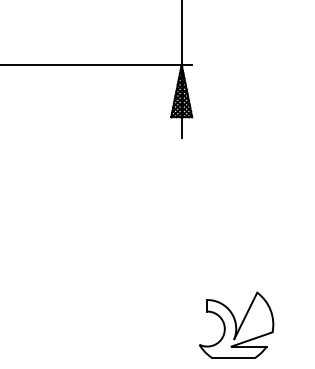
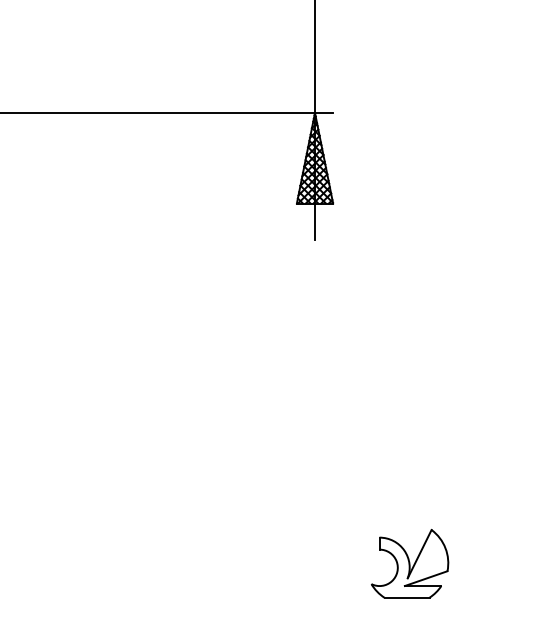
part: (236, 324) -> (409, 562), size x0.6

